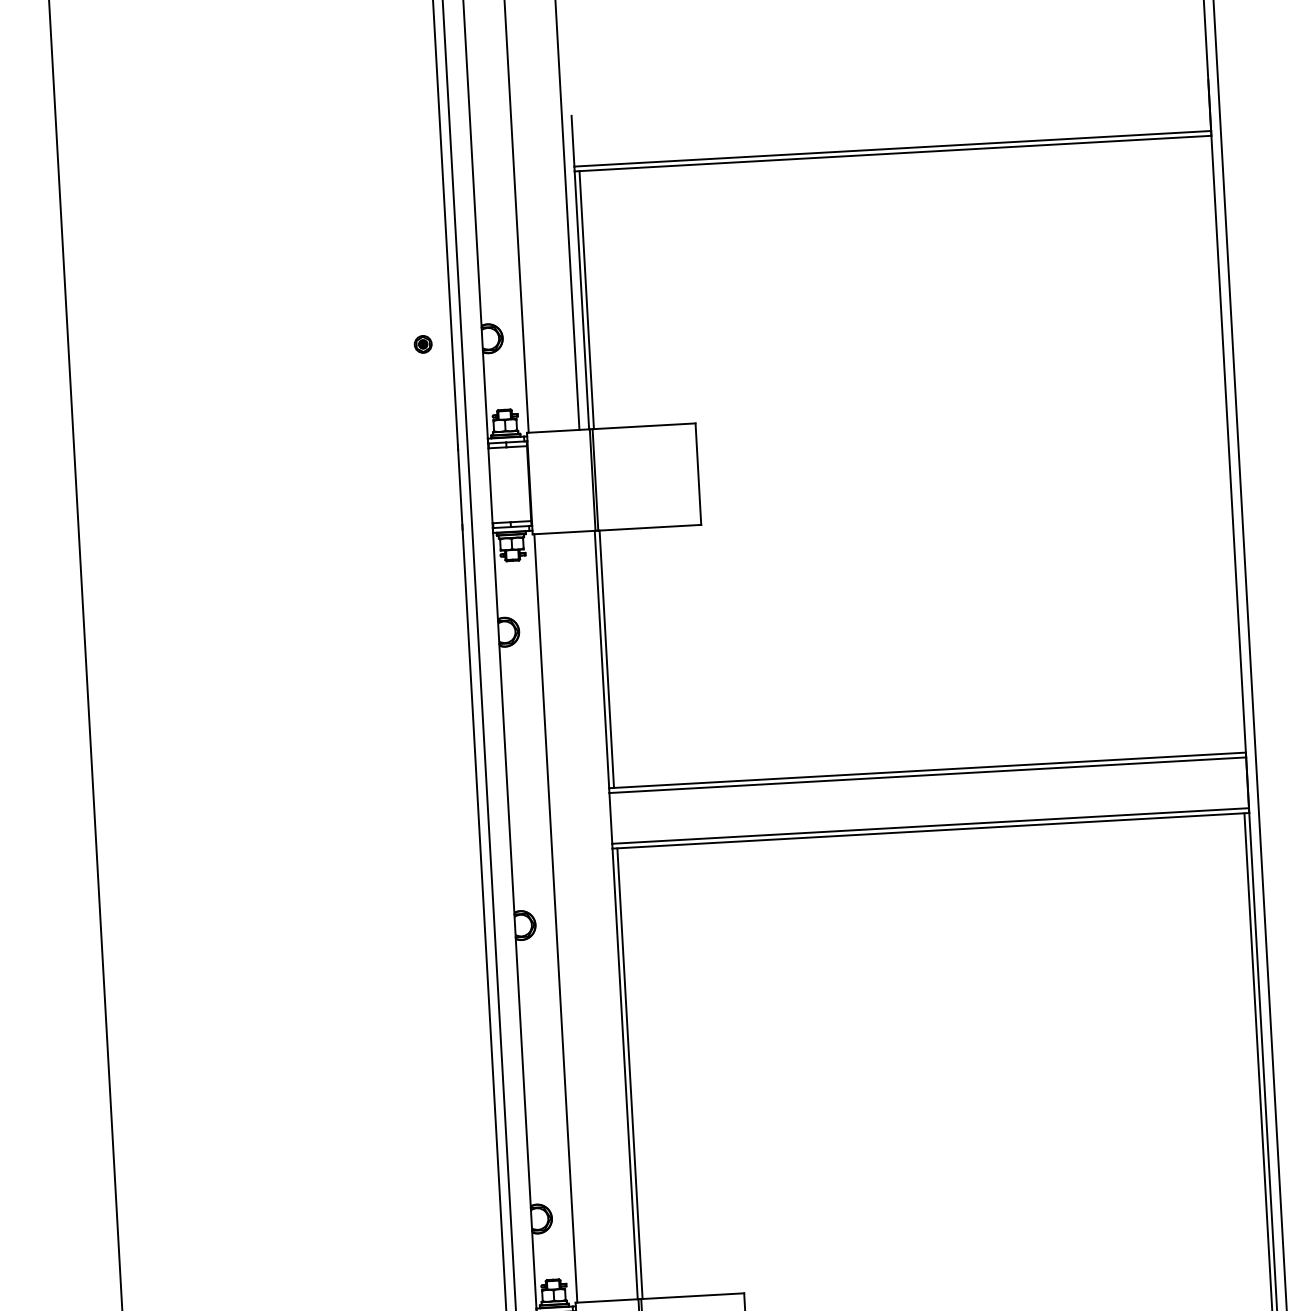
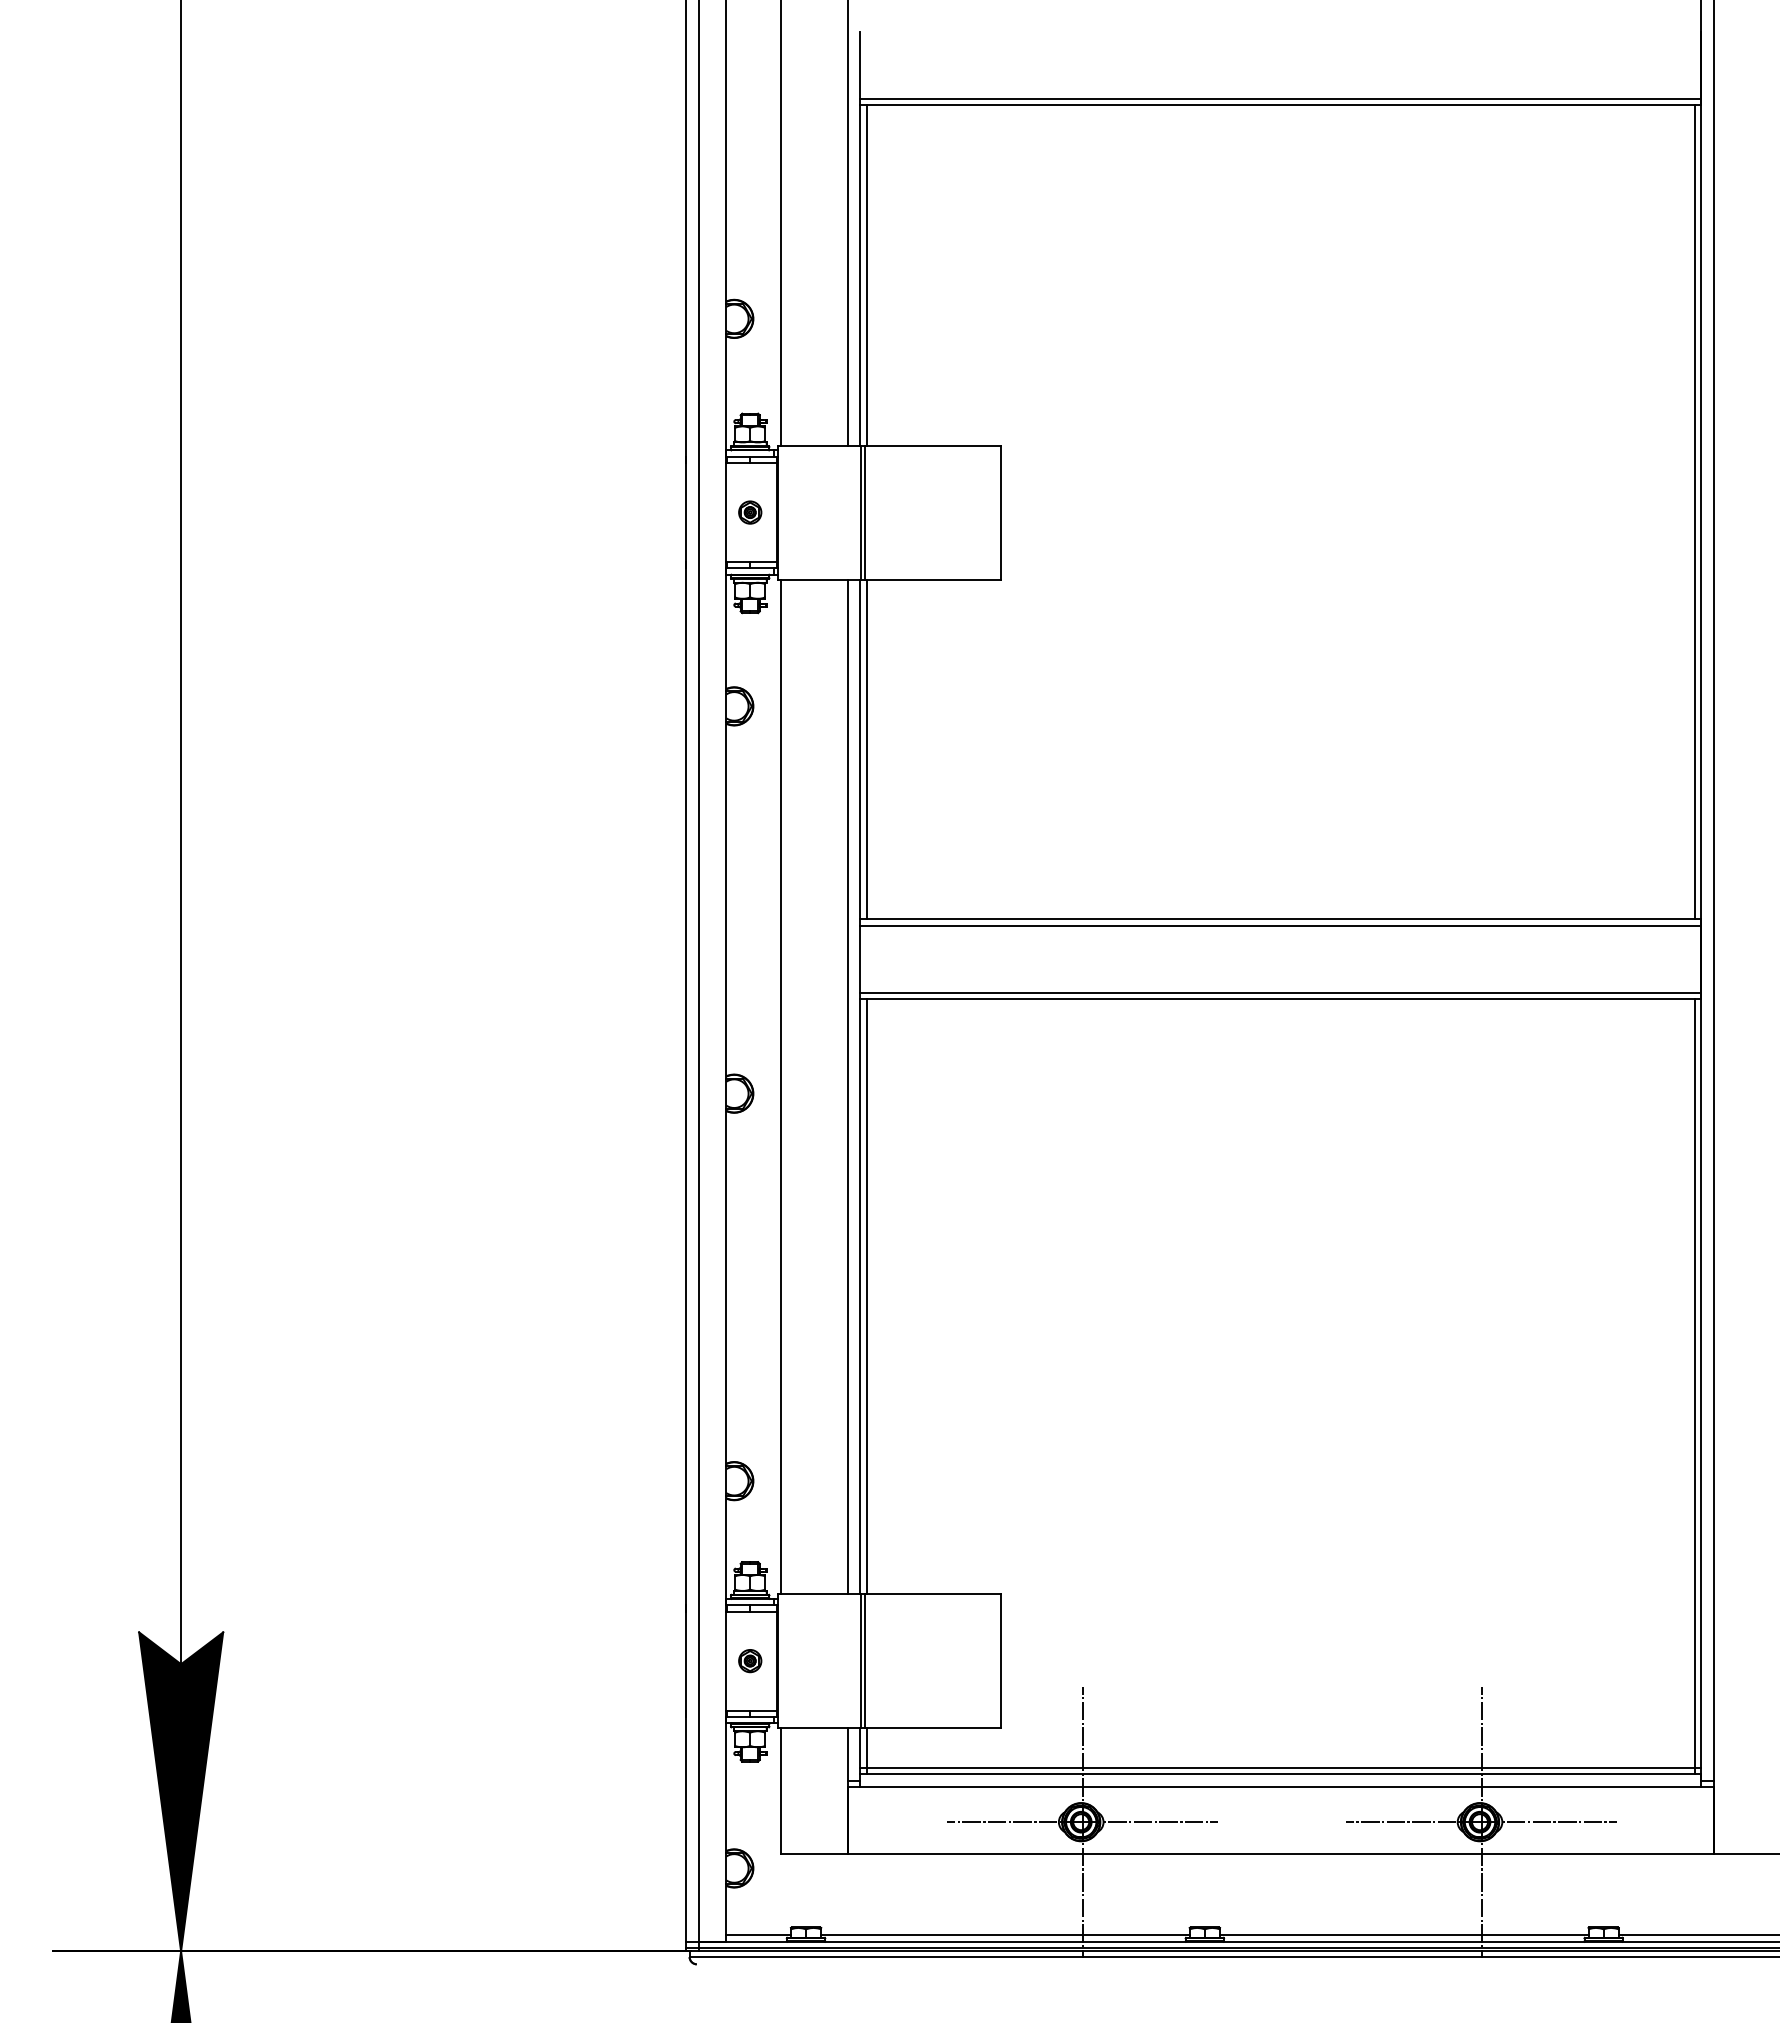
part: (423, 344) -> (750, 512), moved
line: (1223, 444) -> (1694, 512), added
line: (606, 915) -> (847, 1086), added

